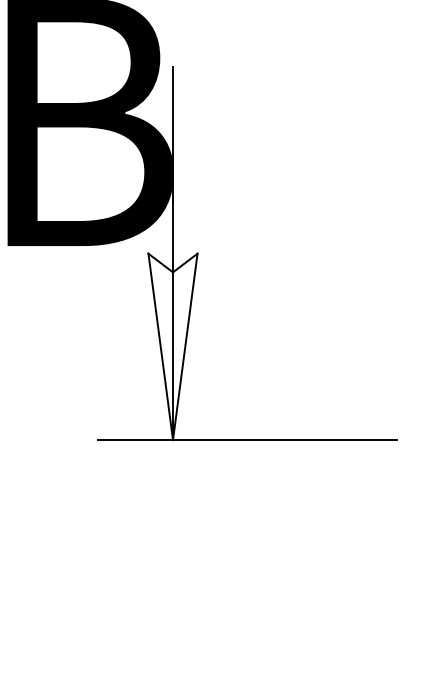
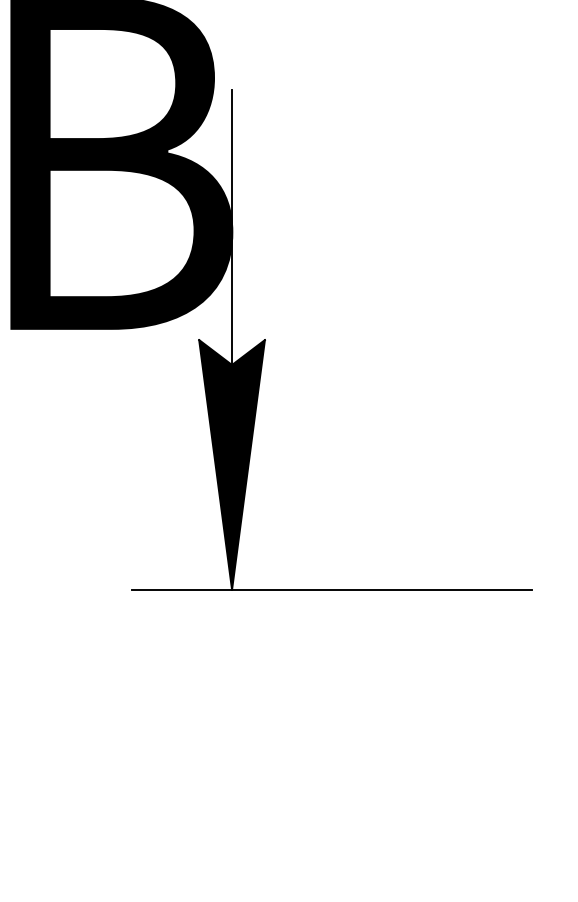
fill: (172, 346) -> (231, 464), added

